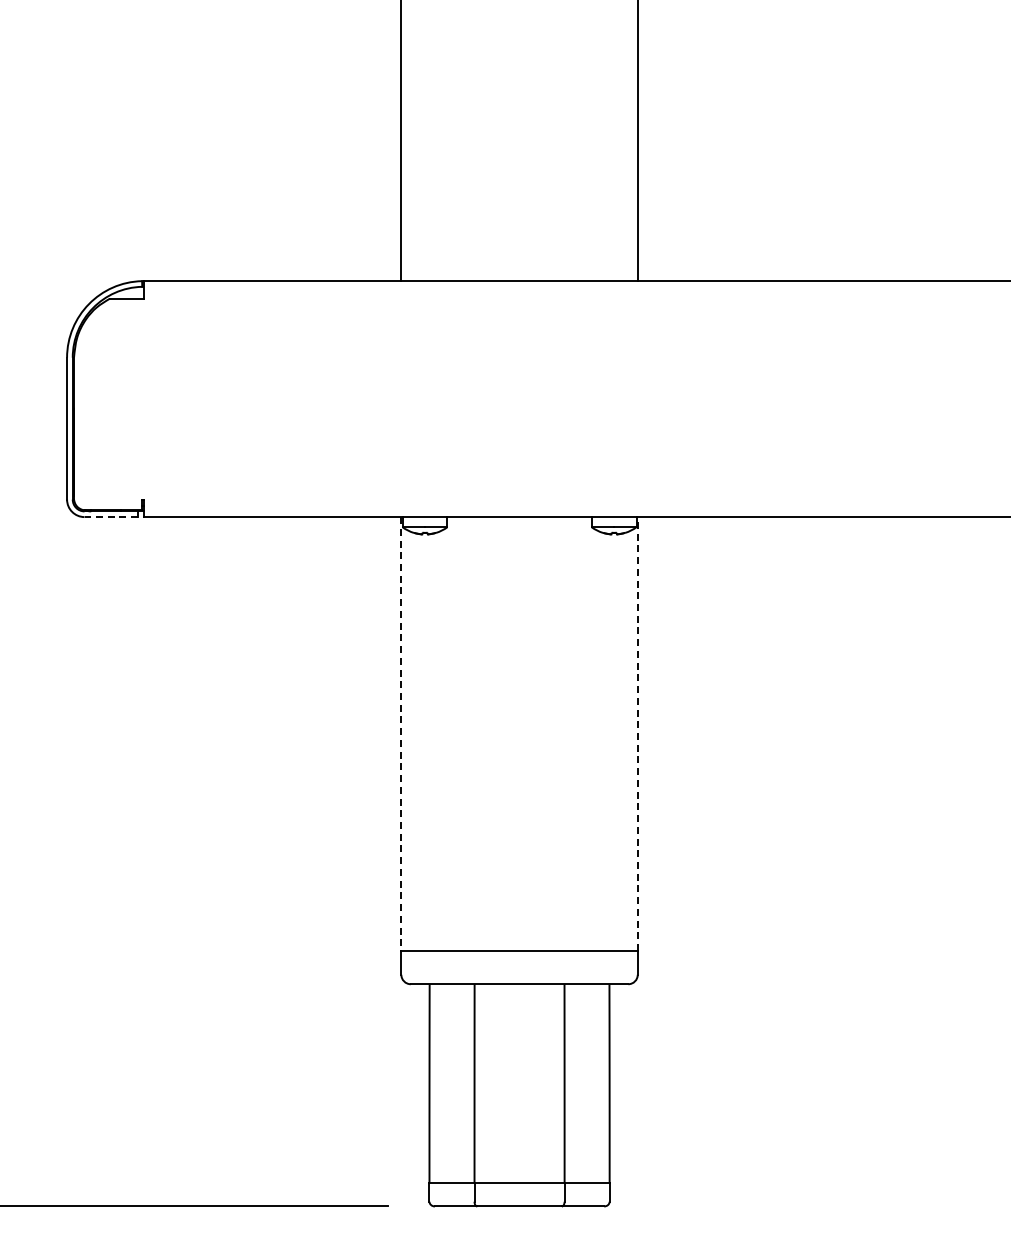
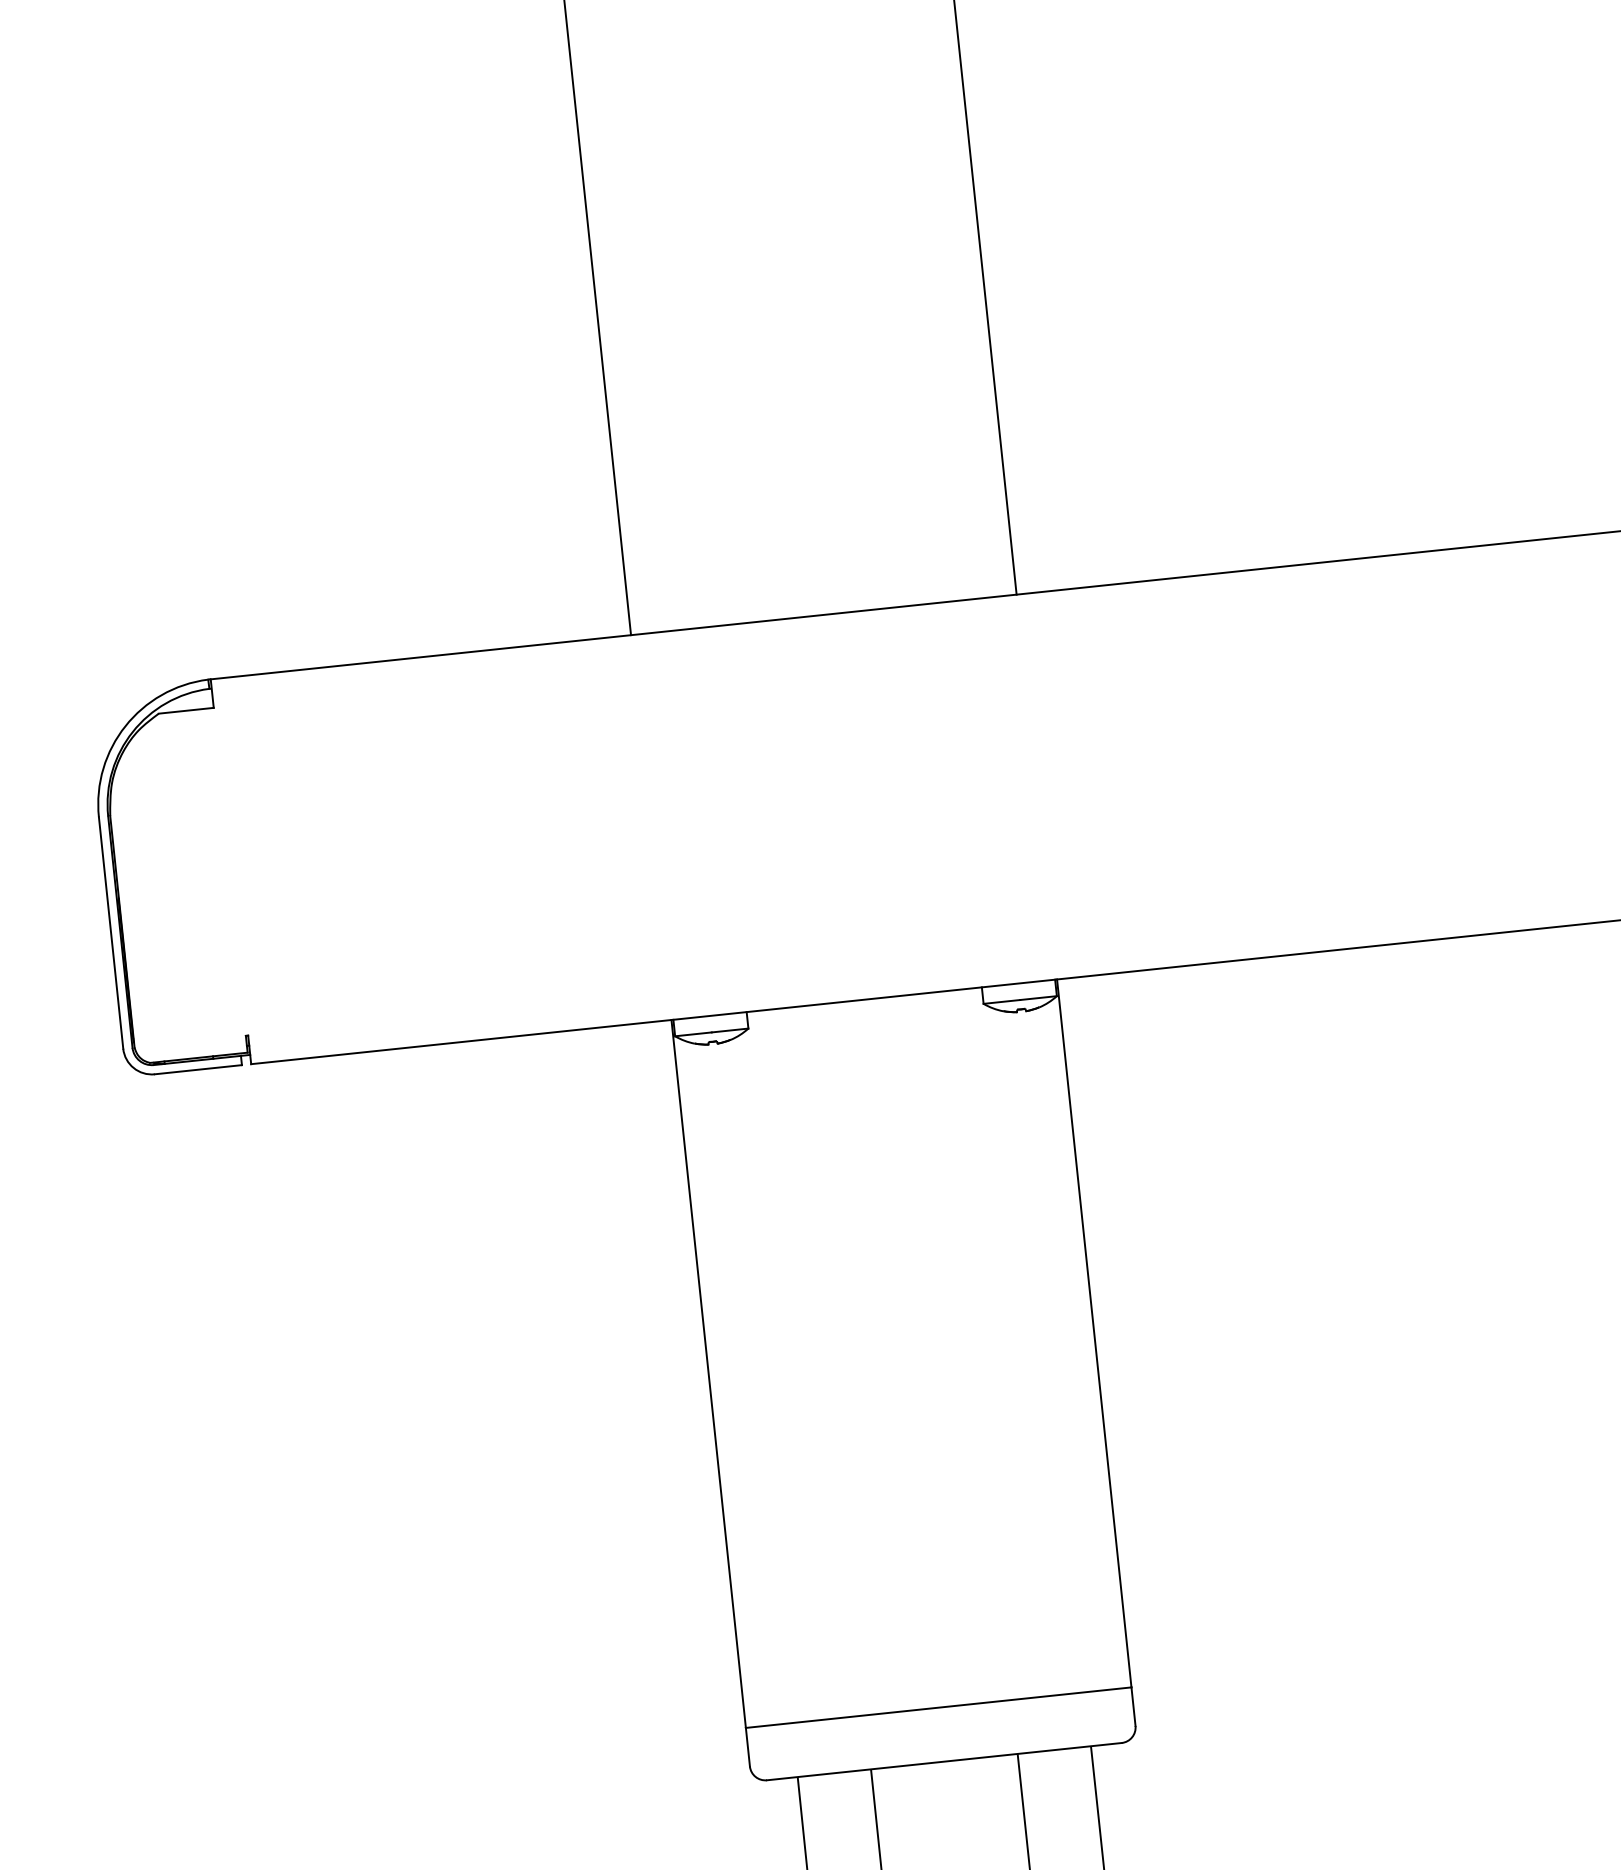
line: (111, 517) -> (198, 1070), dashed -> solid
line: (637, 733) -> (1093, 1332), dashed -> solid
line: (401, 734) -> (708, 1374), dashed -> solid

